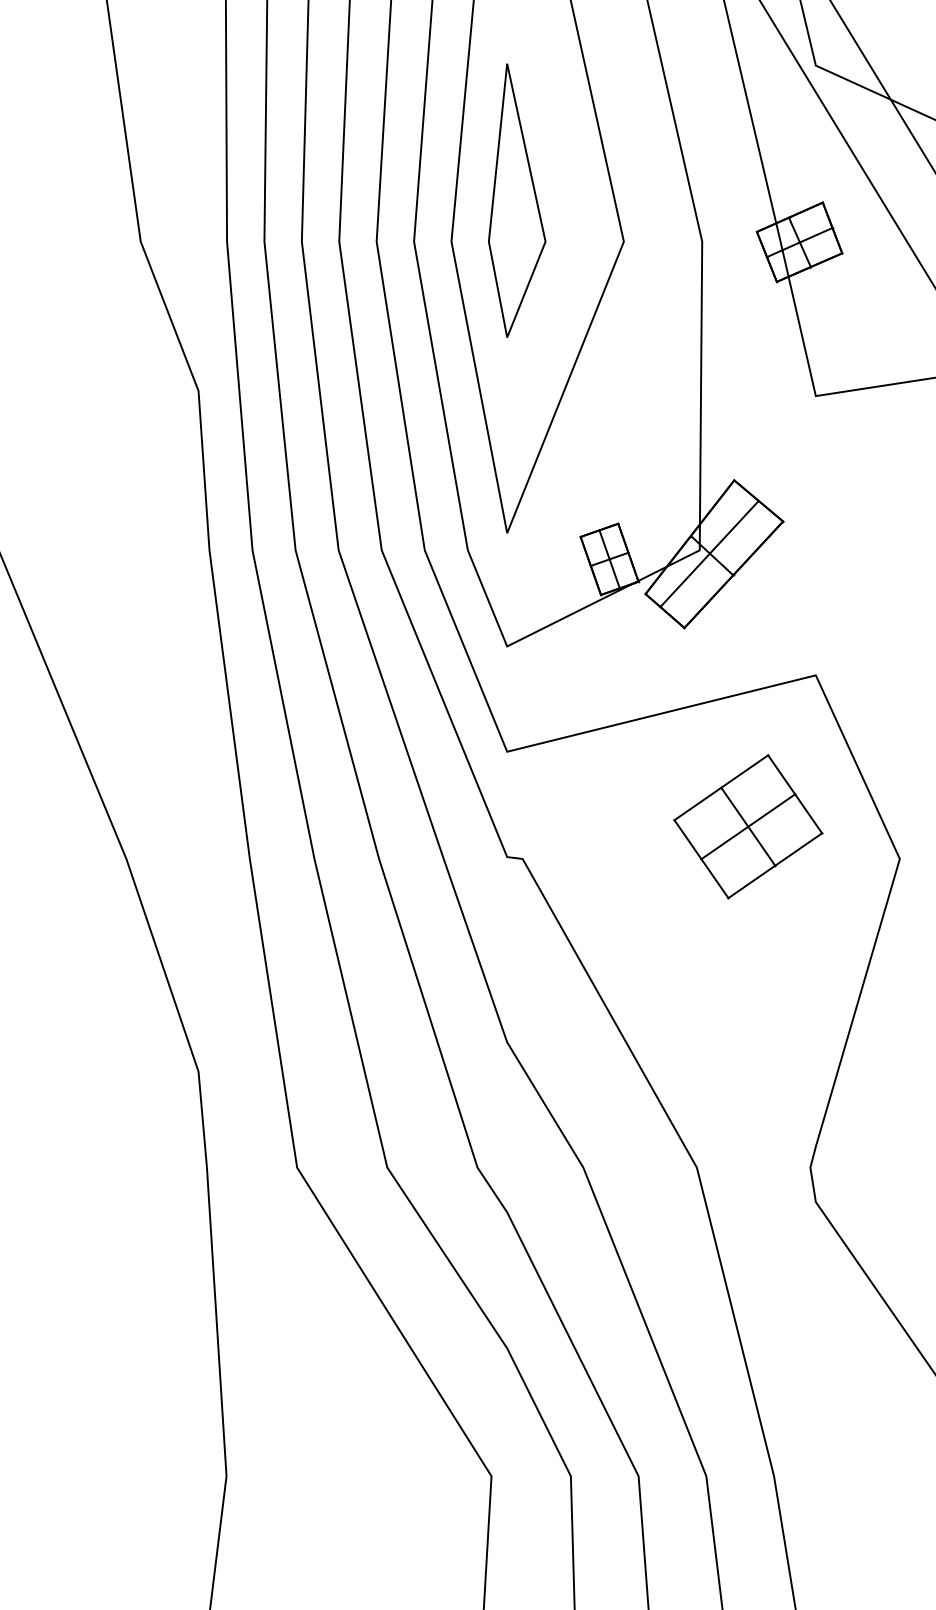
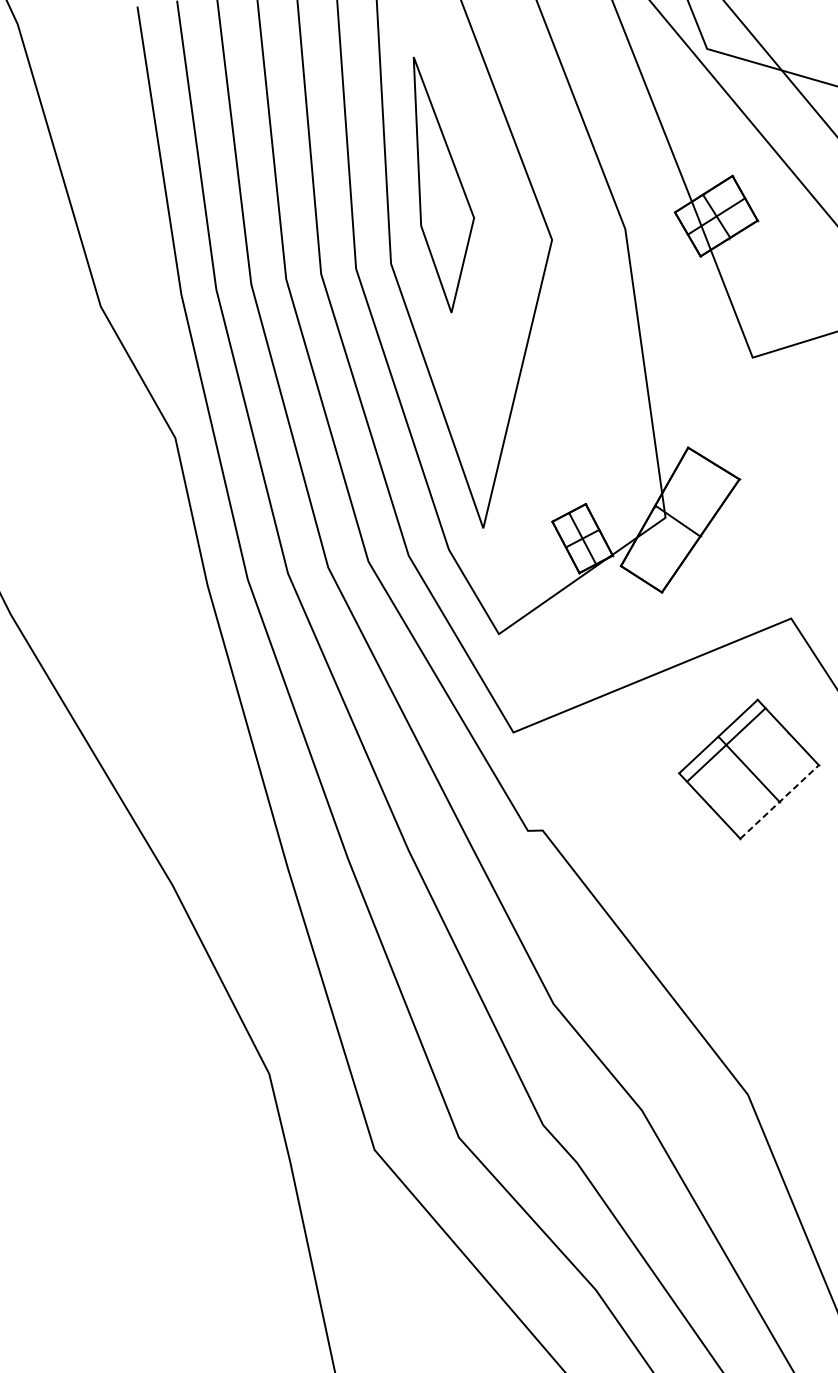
part: (517, 200) -> (442, 183), moved
line: (709, 553) -> (675, 519), removed
line: (748, 826) -> (726, 744), moved
line: (775, 865) -> (779, 801), solid -> dashed

